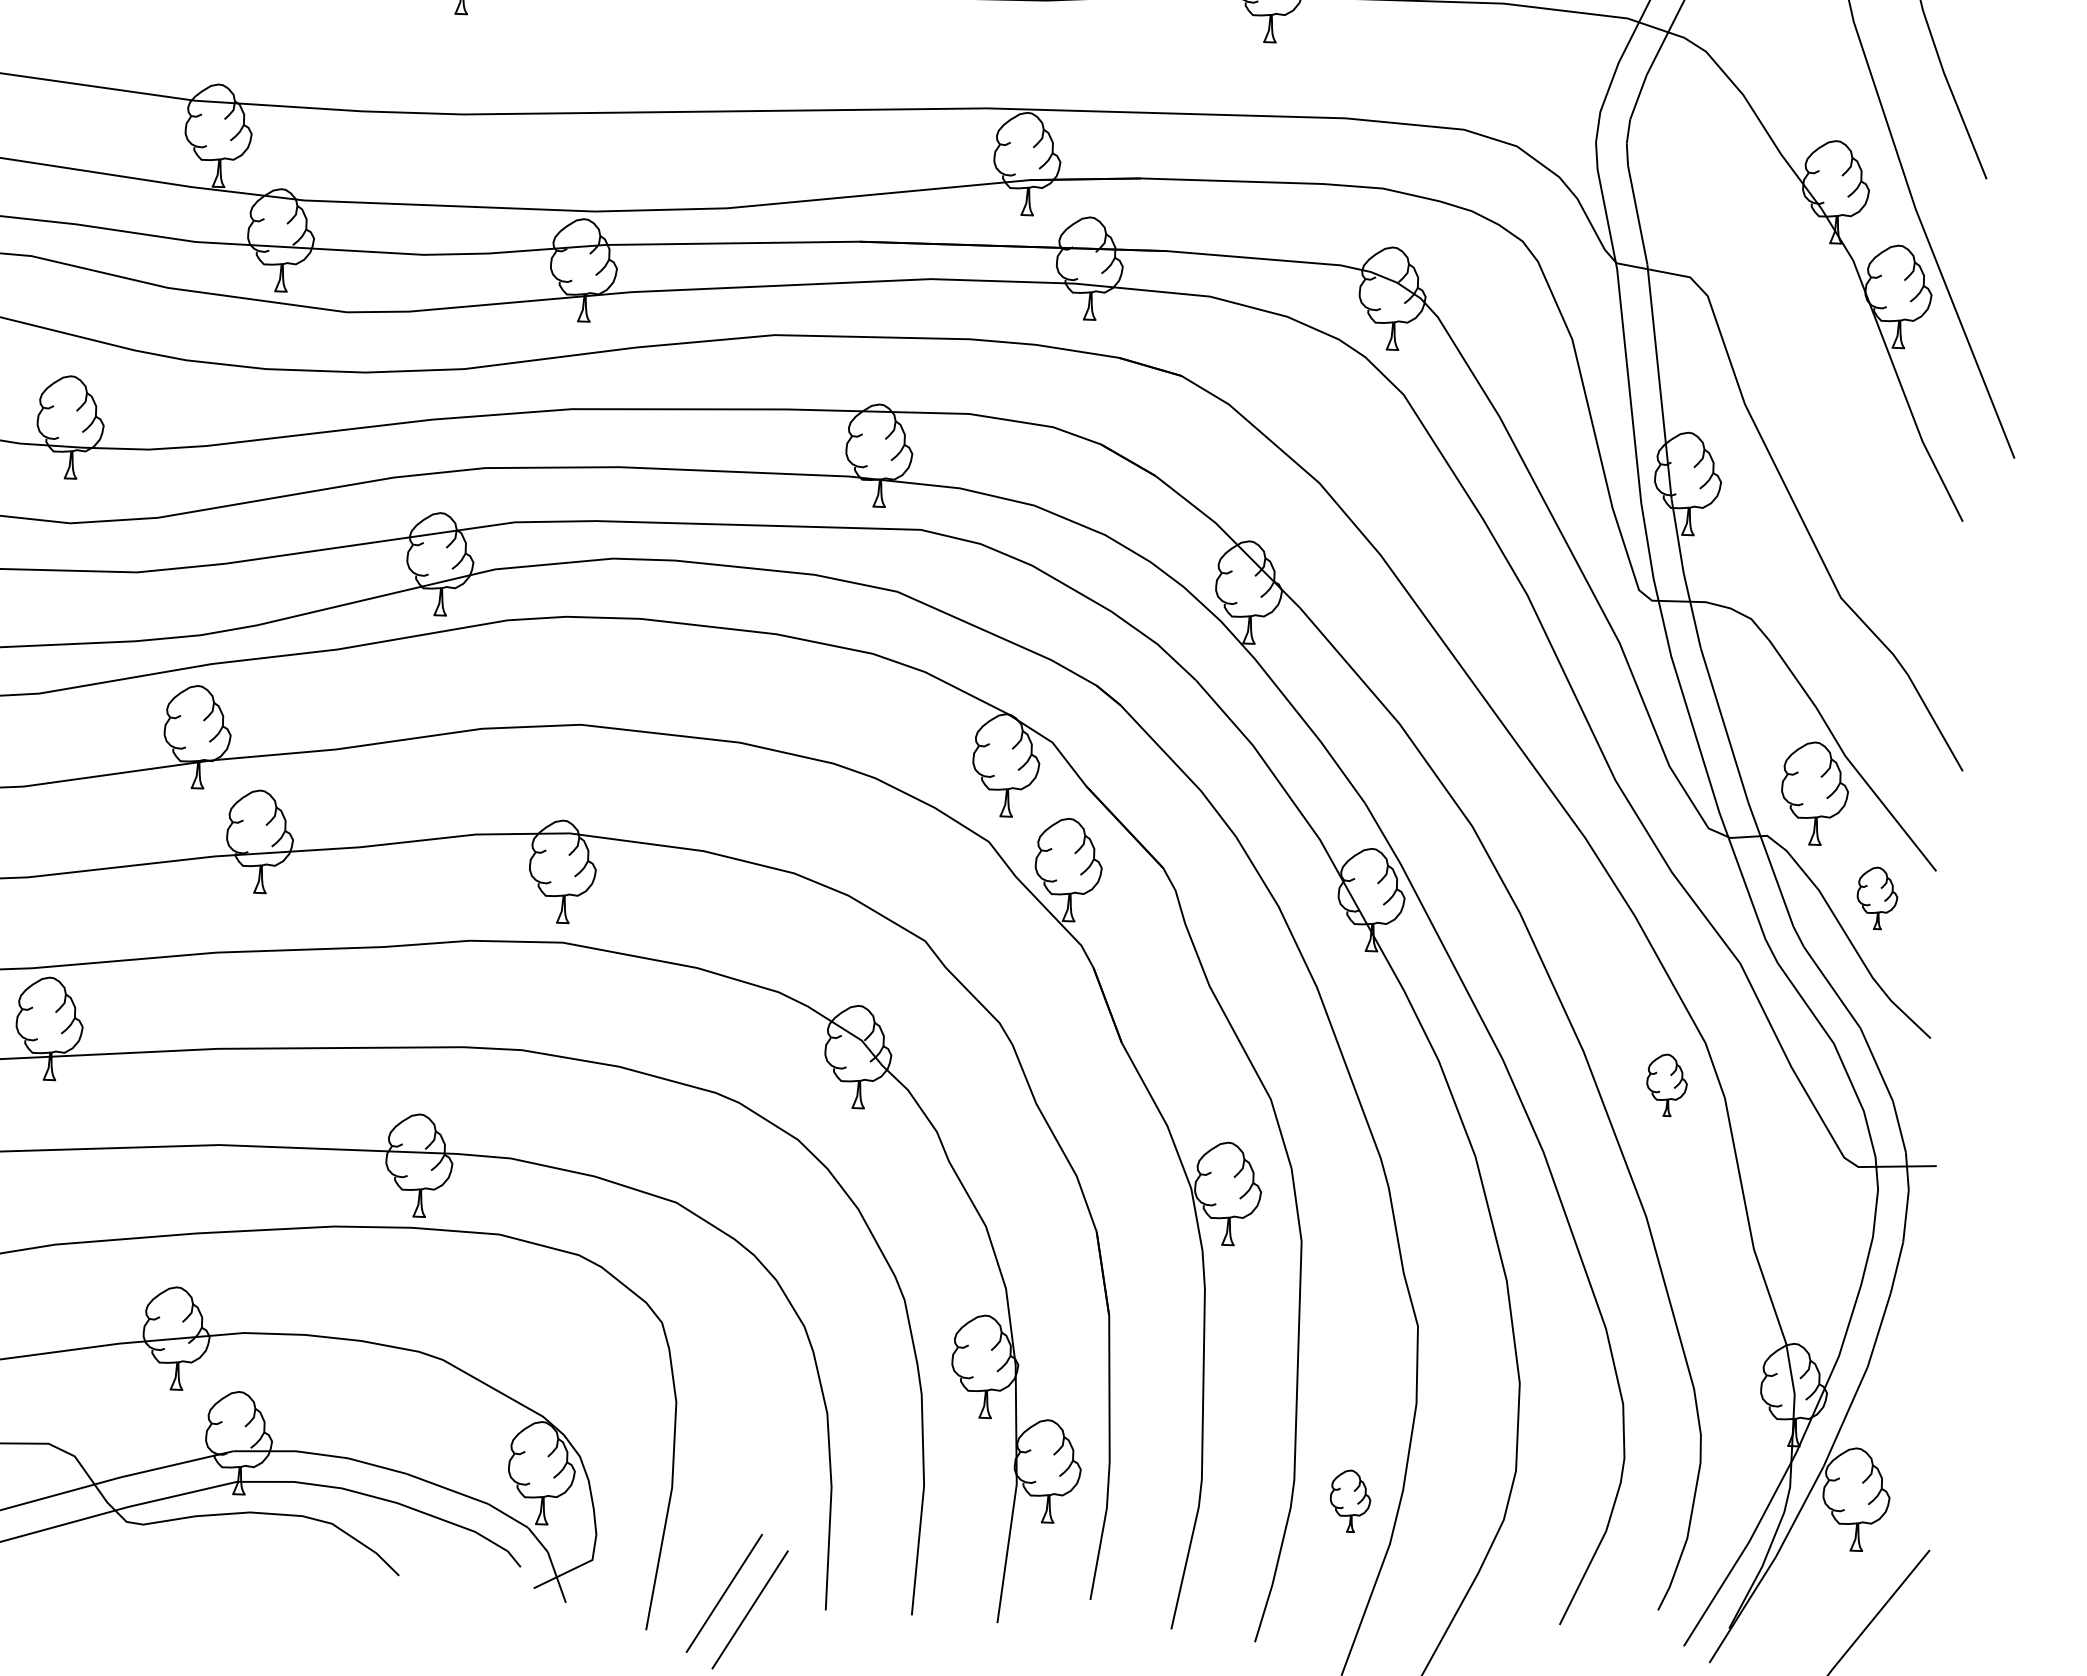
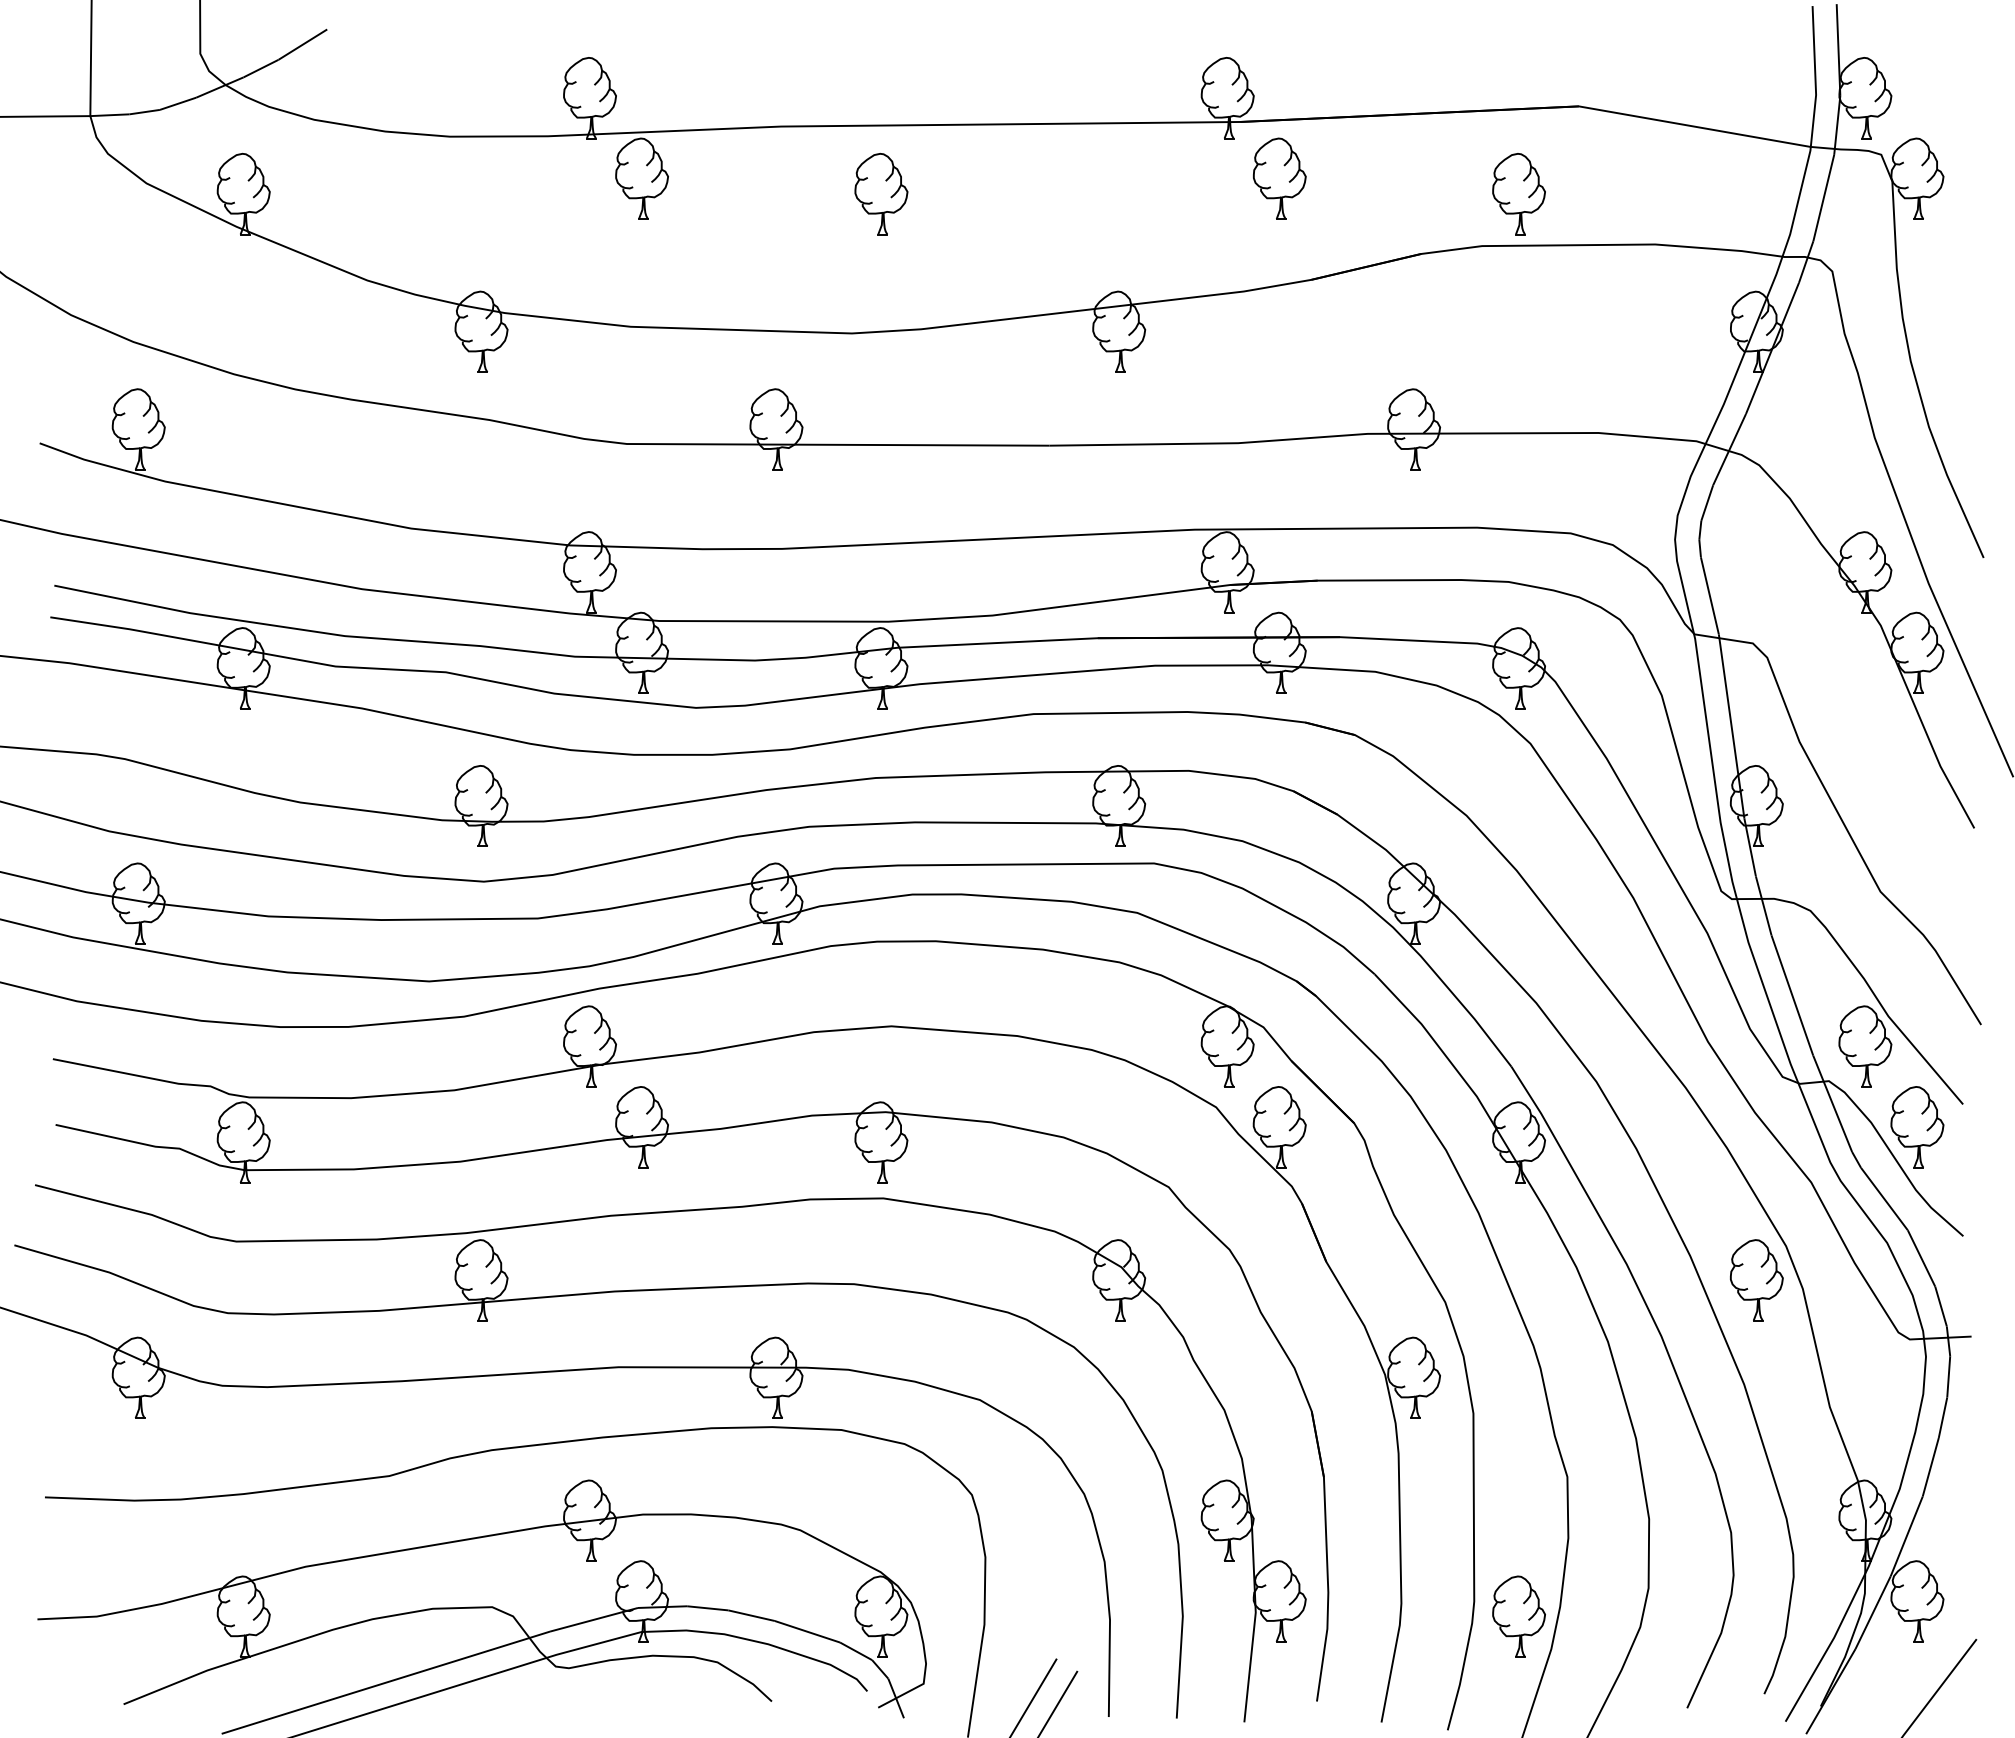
part: (1877, 898) -> (1917, 1127), size x1.67
part: (1666, 1085) -> (1756, 1280), size x1.67
part: (1349, 1501) -> (1518, 1616), size x1.67

